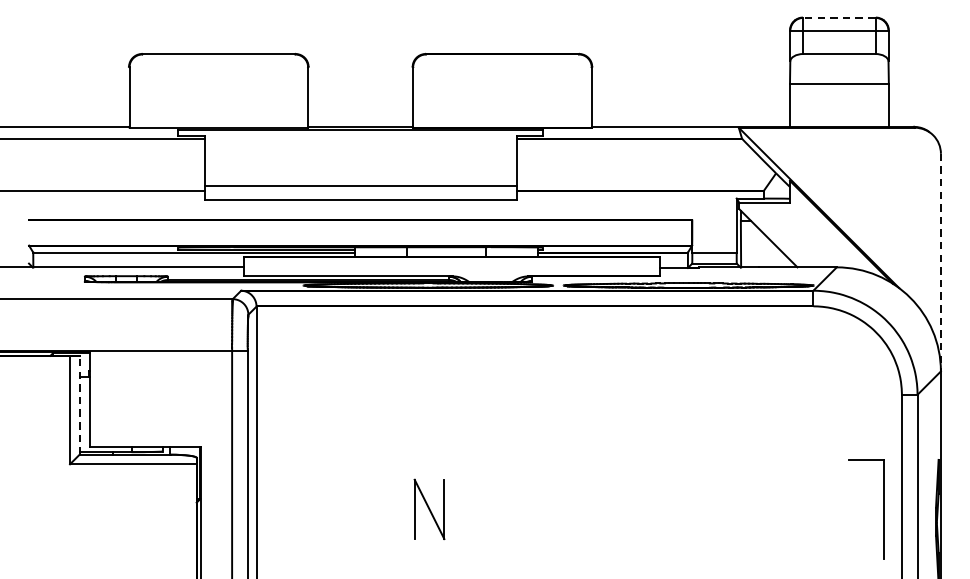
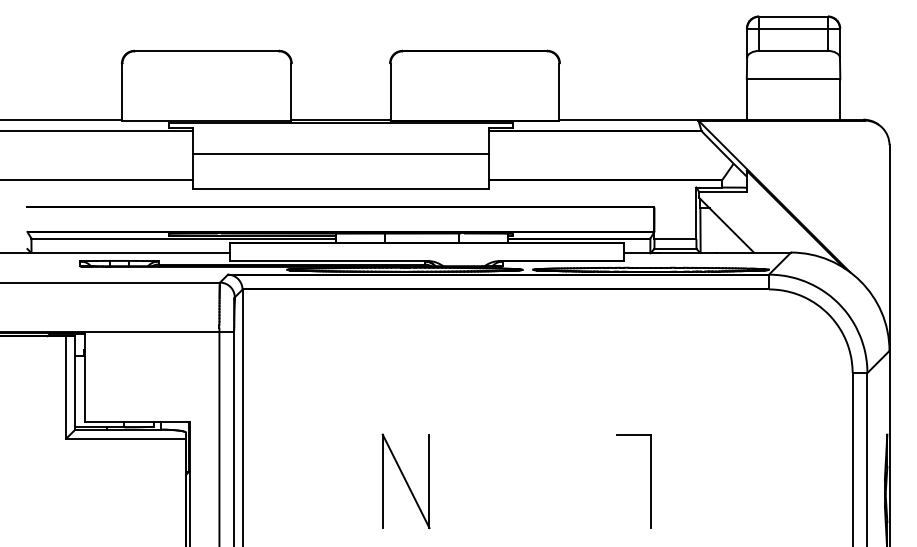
line: (839, 17) -> (793, 16), dashed -> solid
line: (360, 185) -> (340, 154), moved
line: (940, 263) -> (889, 248), dashed -> solid
line: (79, 404) -> (75, 382), dashed -> solid
part: (428, 509) -> (405, 481), size x1.67
part: (883, 509) -> (650, 481), moved

